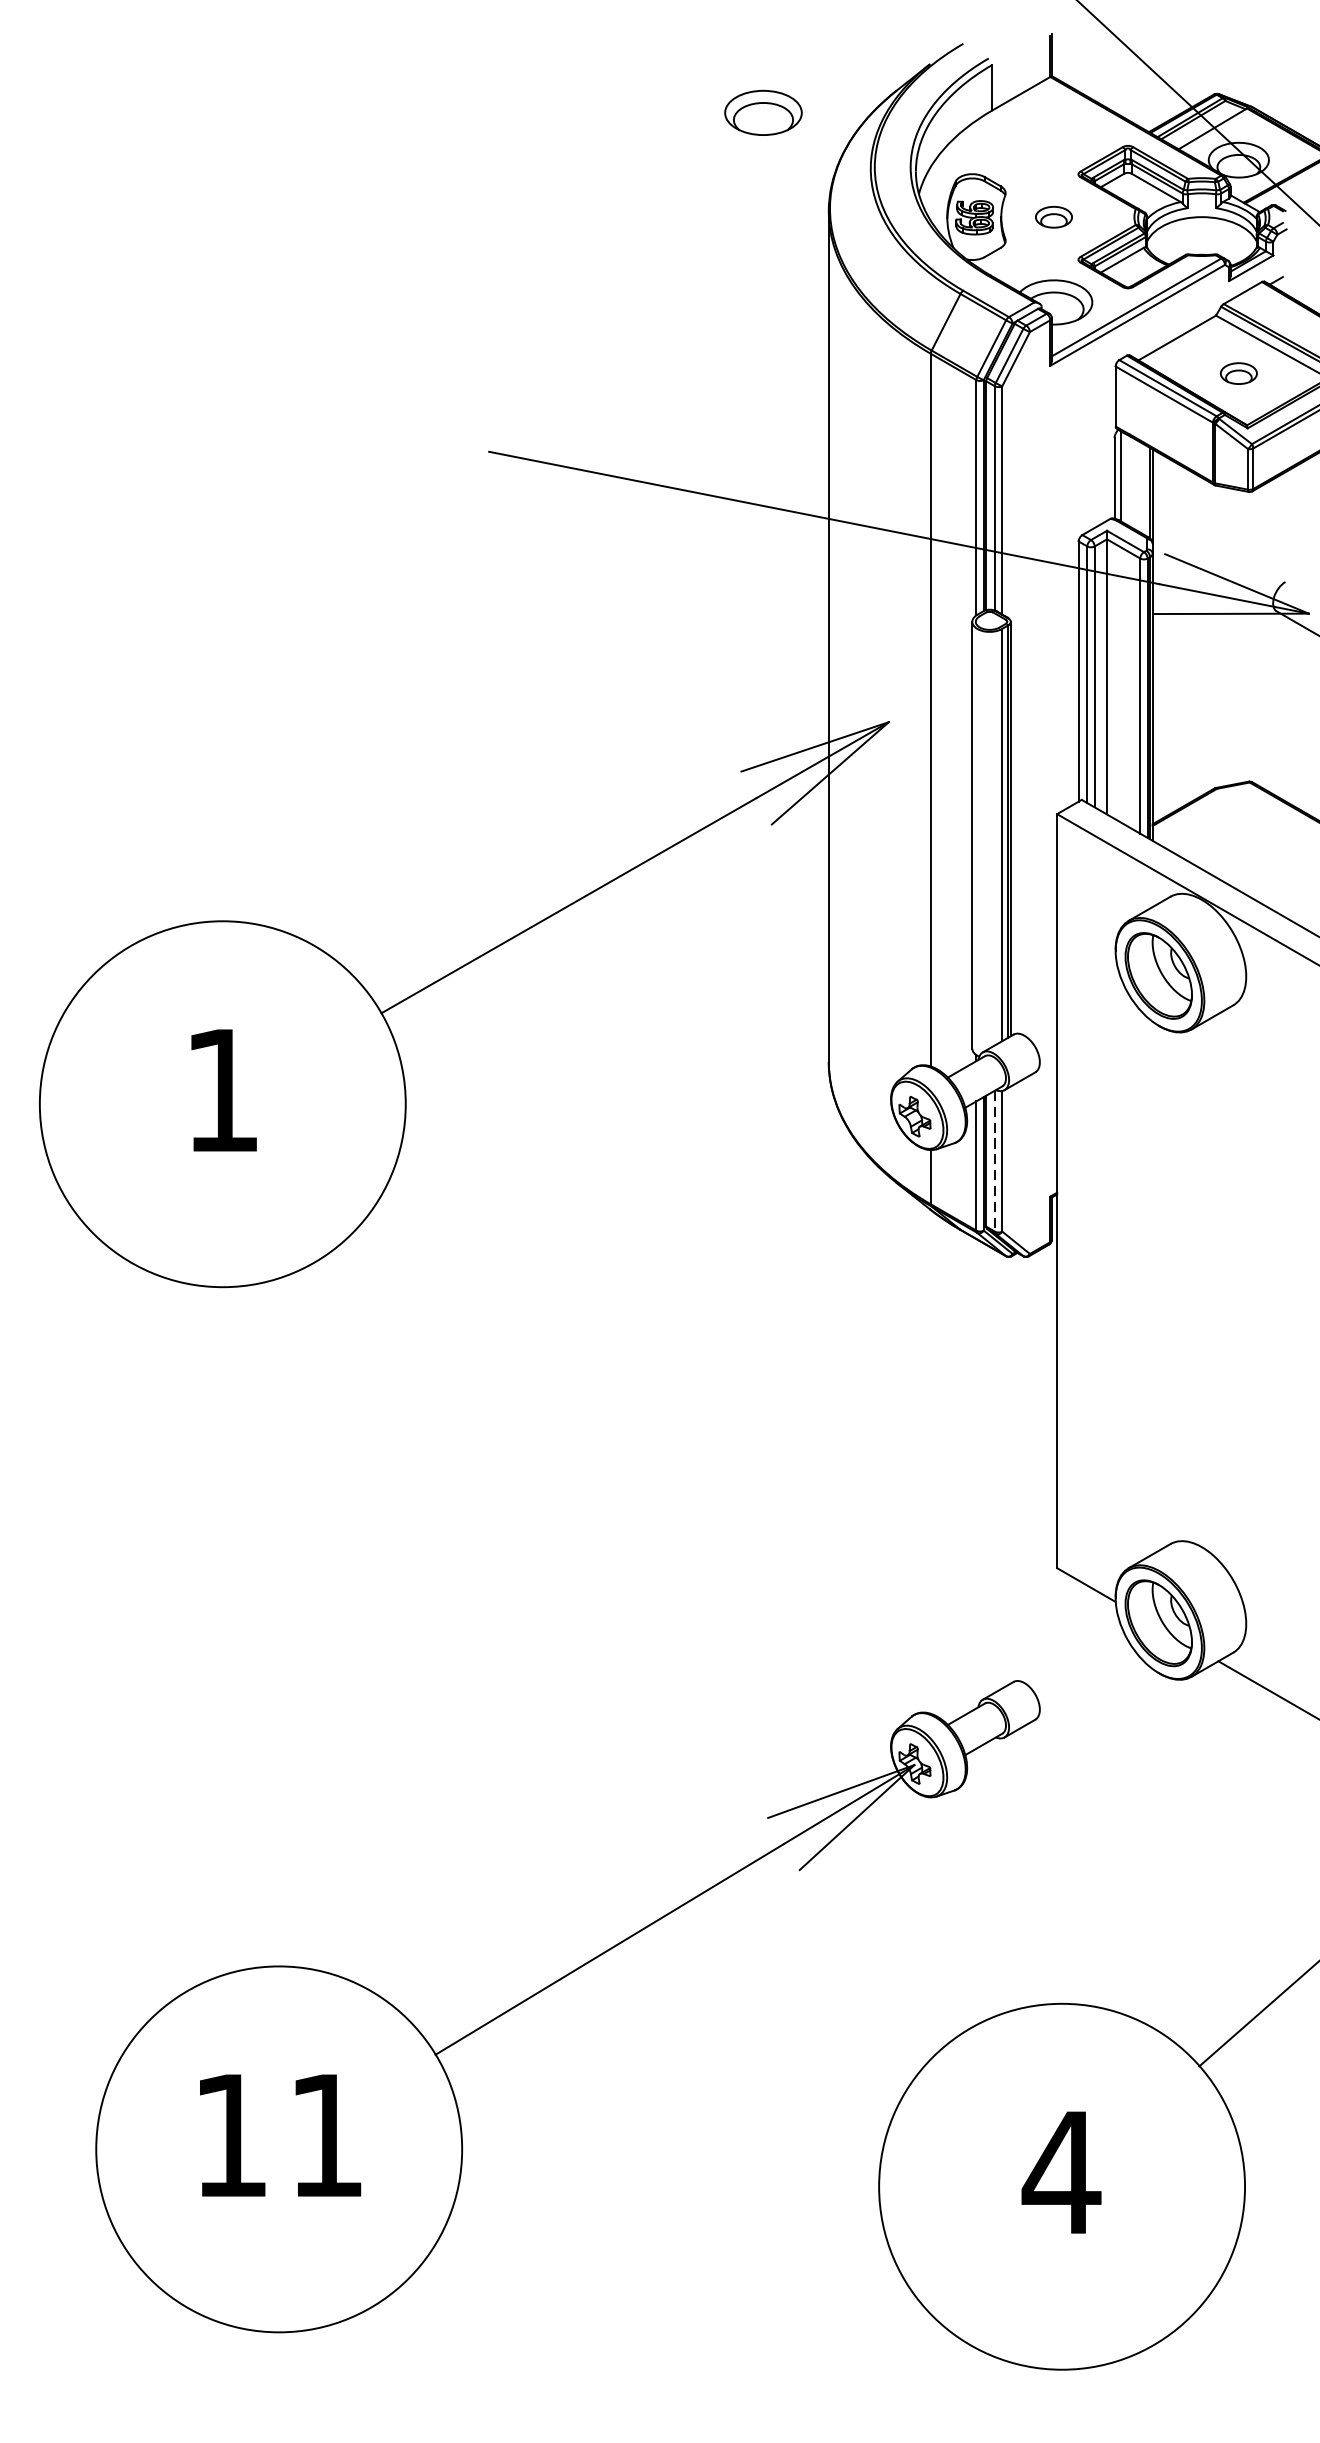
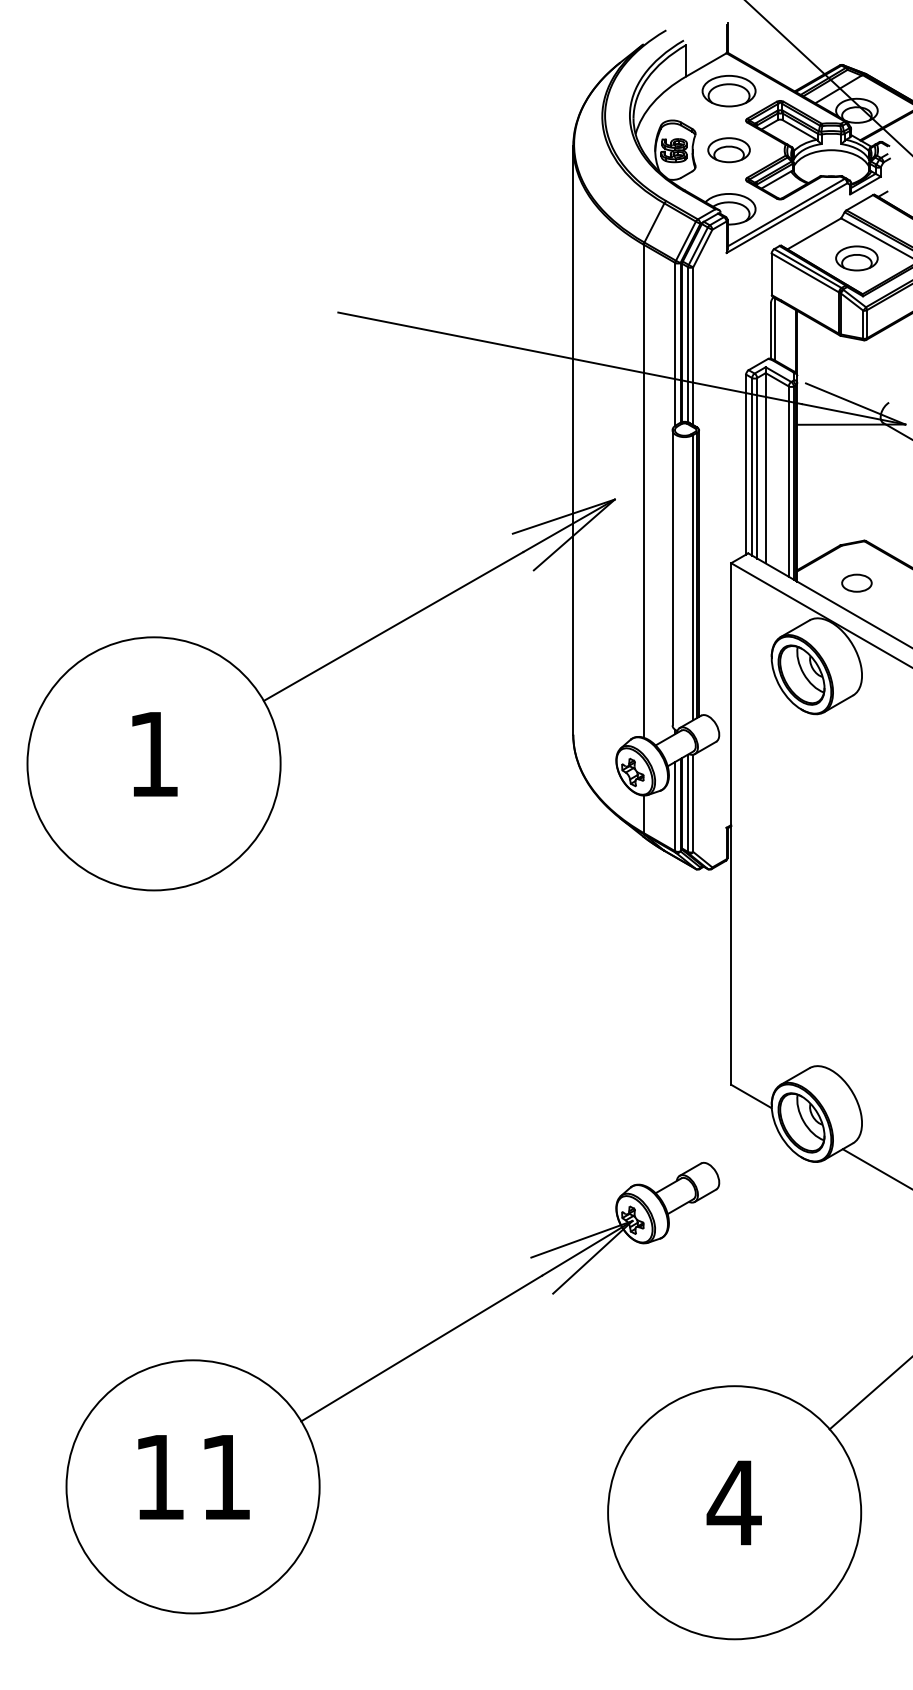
part: (762, 113) -> (728, 91), moved
part: (1053, 217) -> (728, 150), size x1.67
part: (1238, 373) -> (856, 258), size x1.67
part: (1238, 842) -> (856, 582), added
line: (995, 1161) -> (688, 803), dashed -> solid

